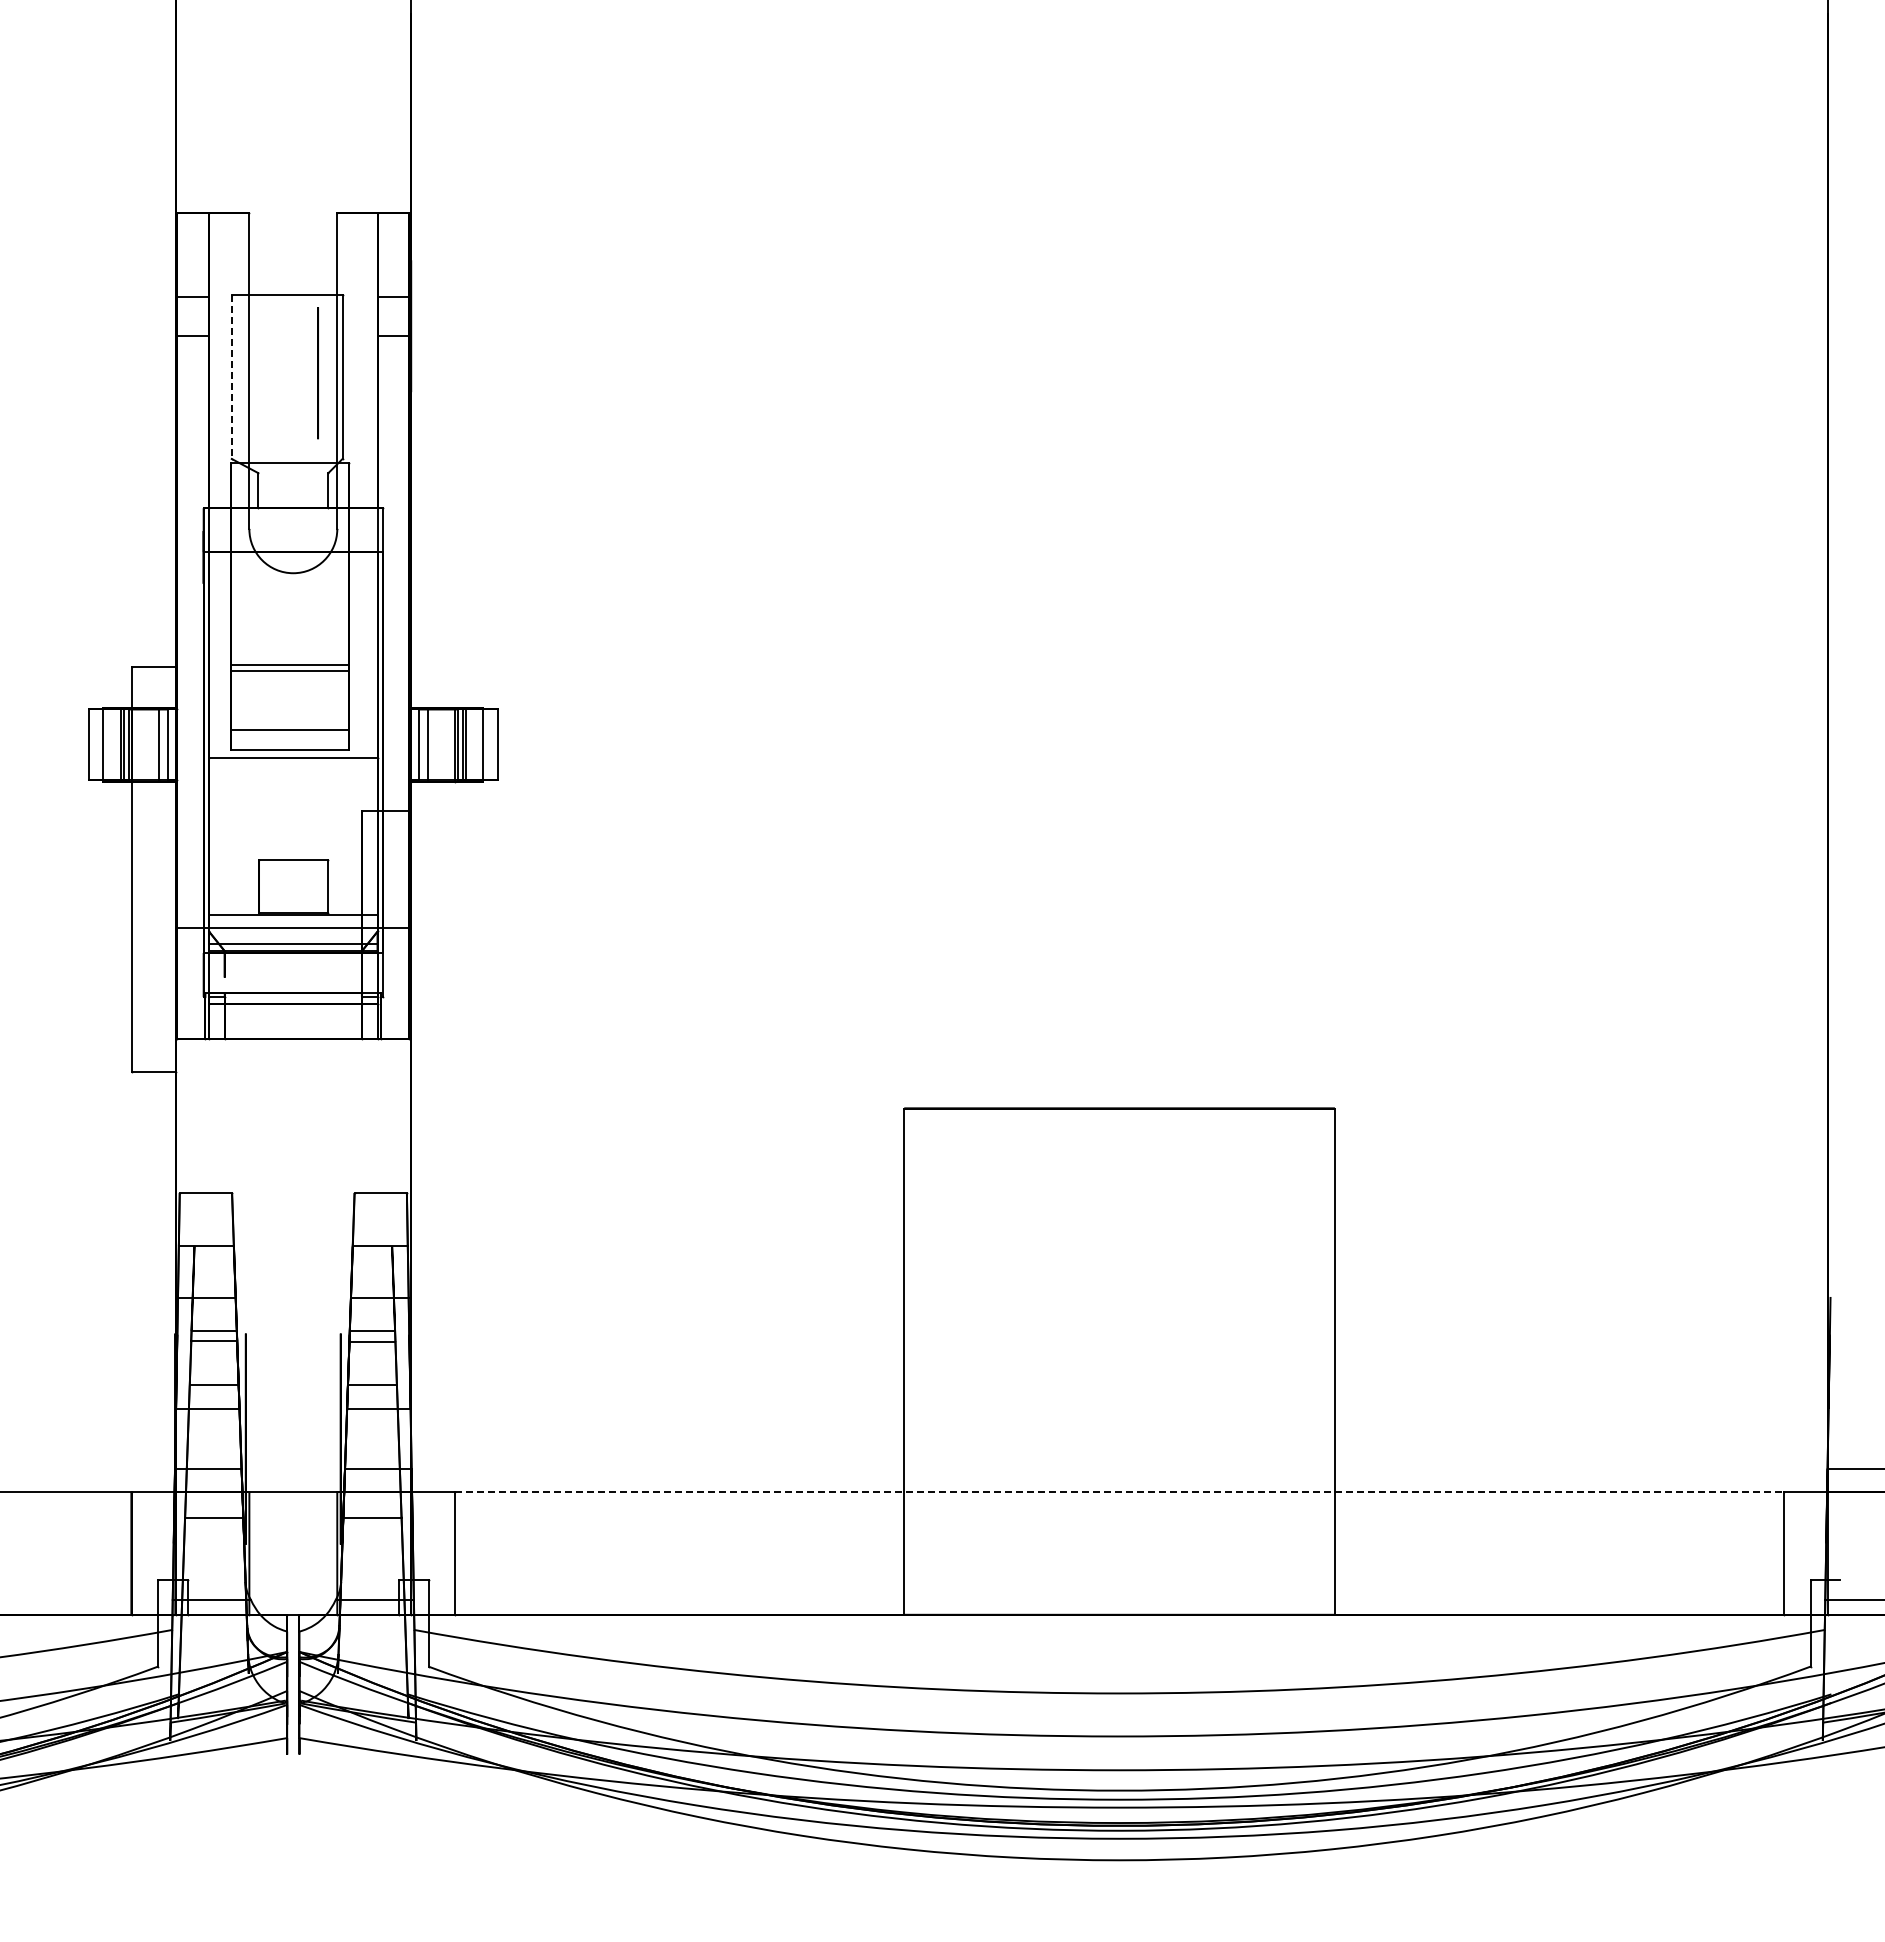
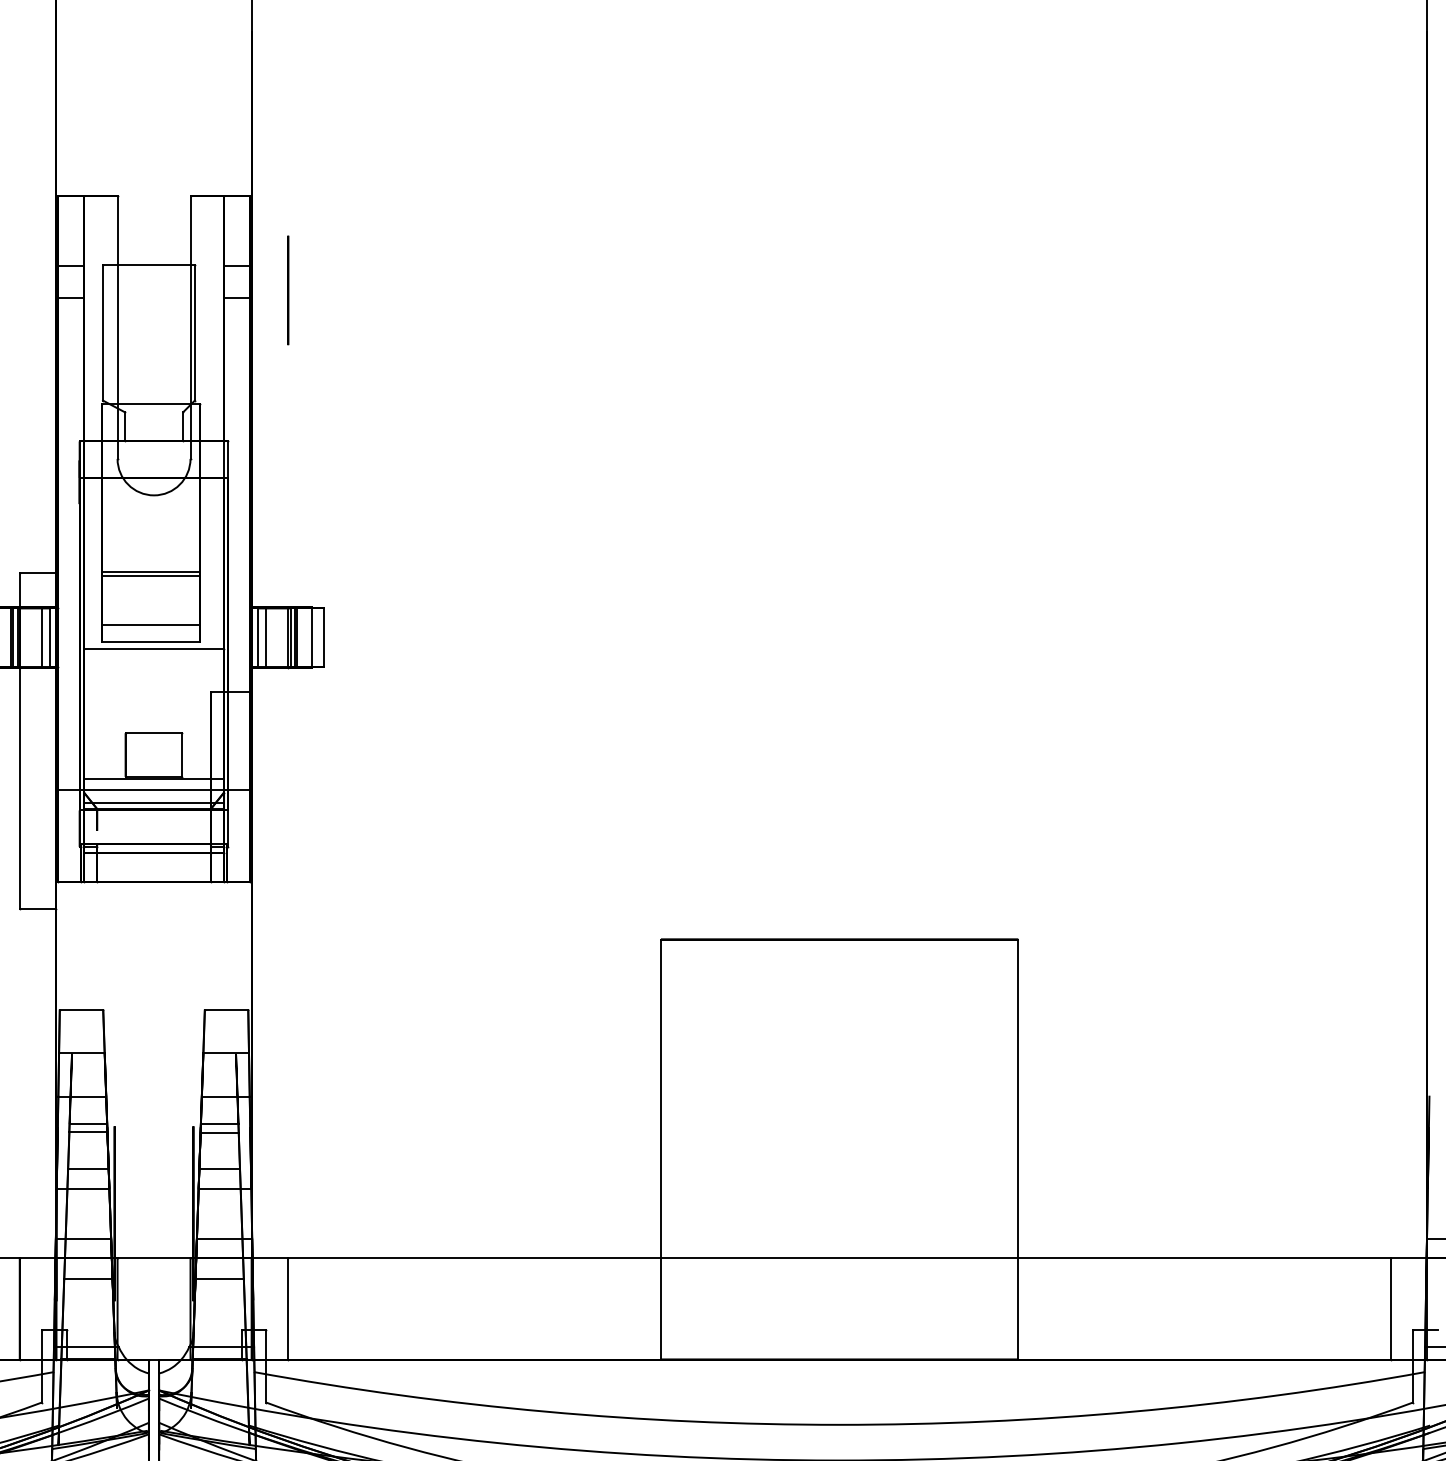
circle: (317, 373) -> (287, 290), moved
line: (231, 377) -> (102, 332), dashed -> solid
line: (1119, 1491) -> (839, 1257), dashed -> solid

